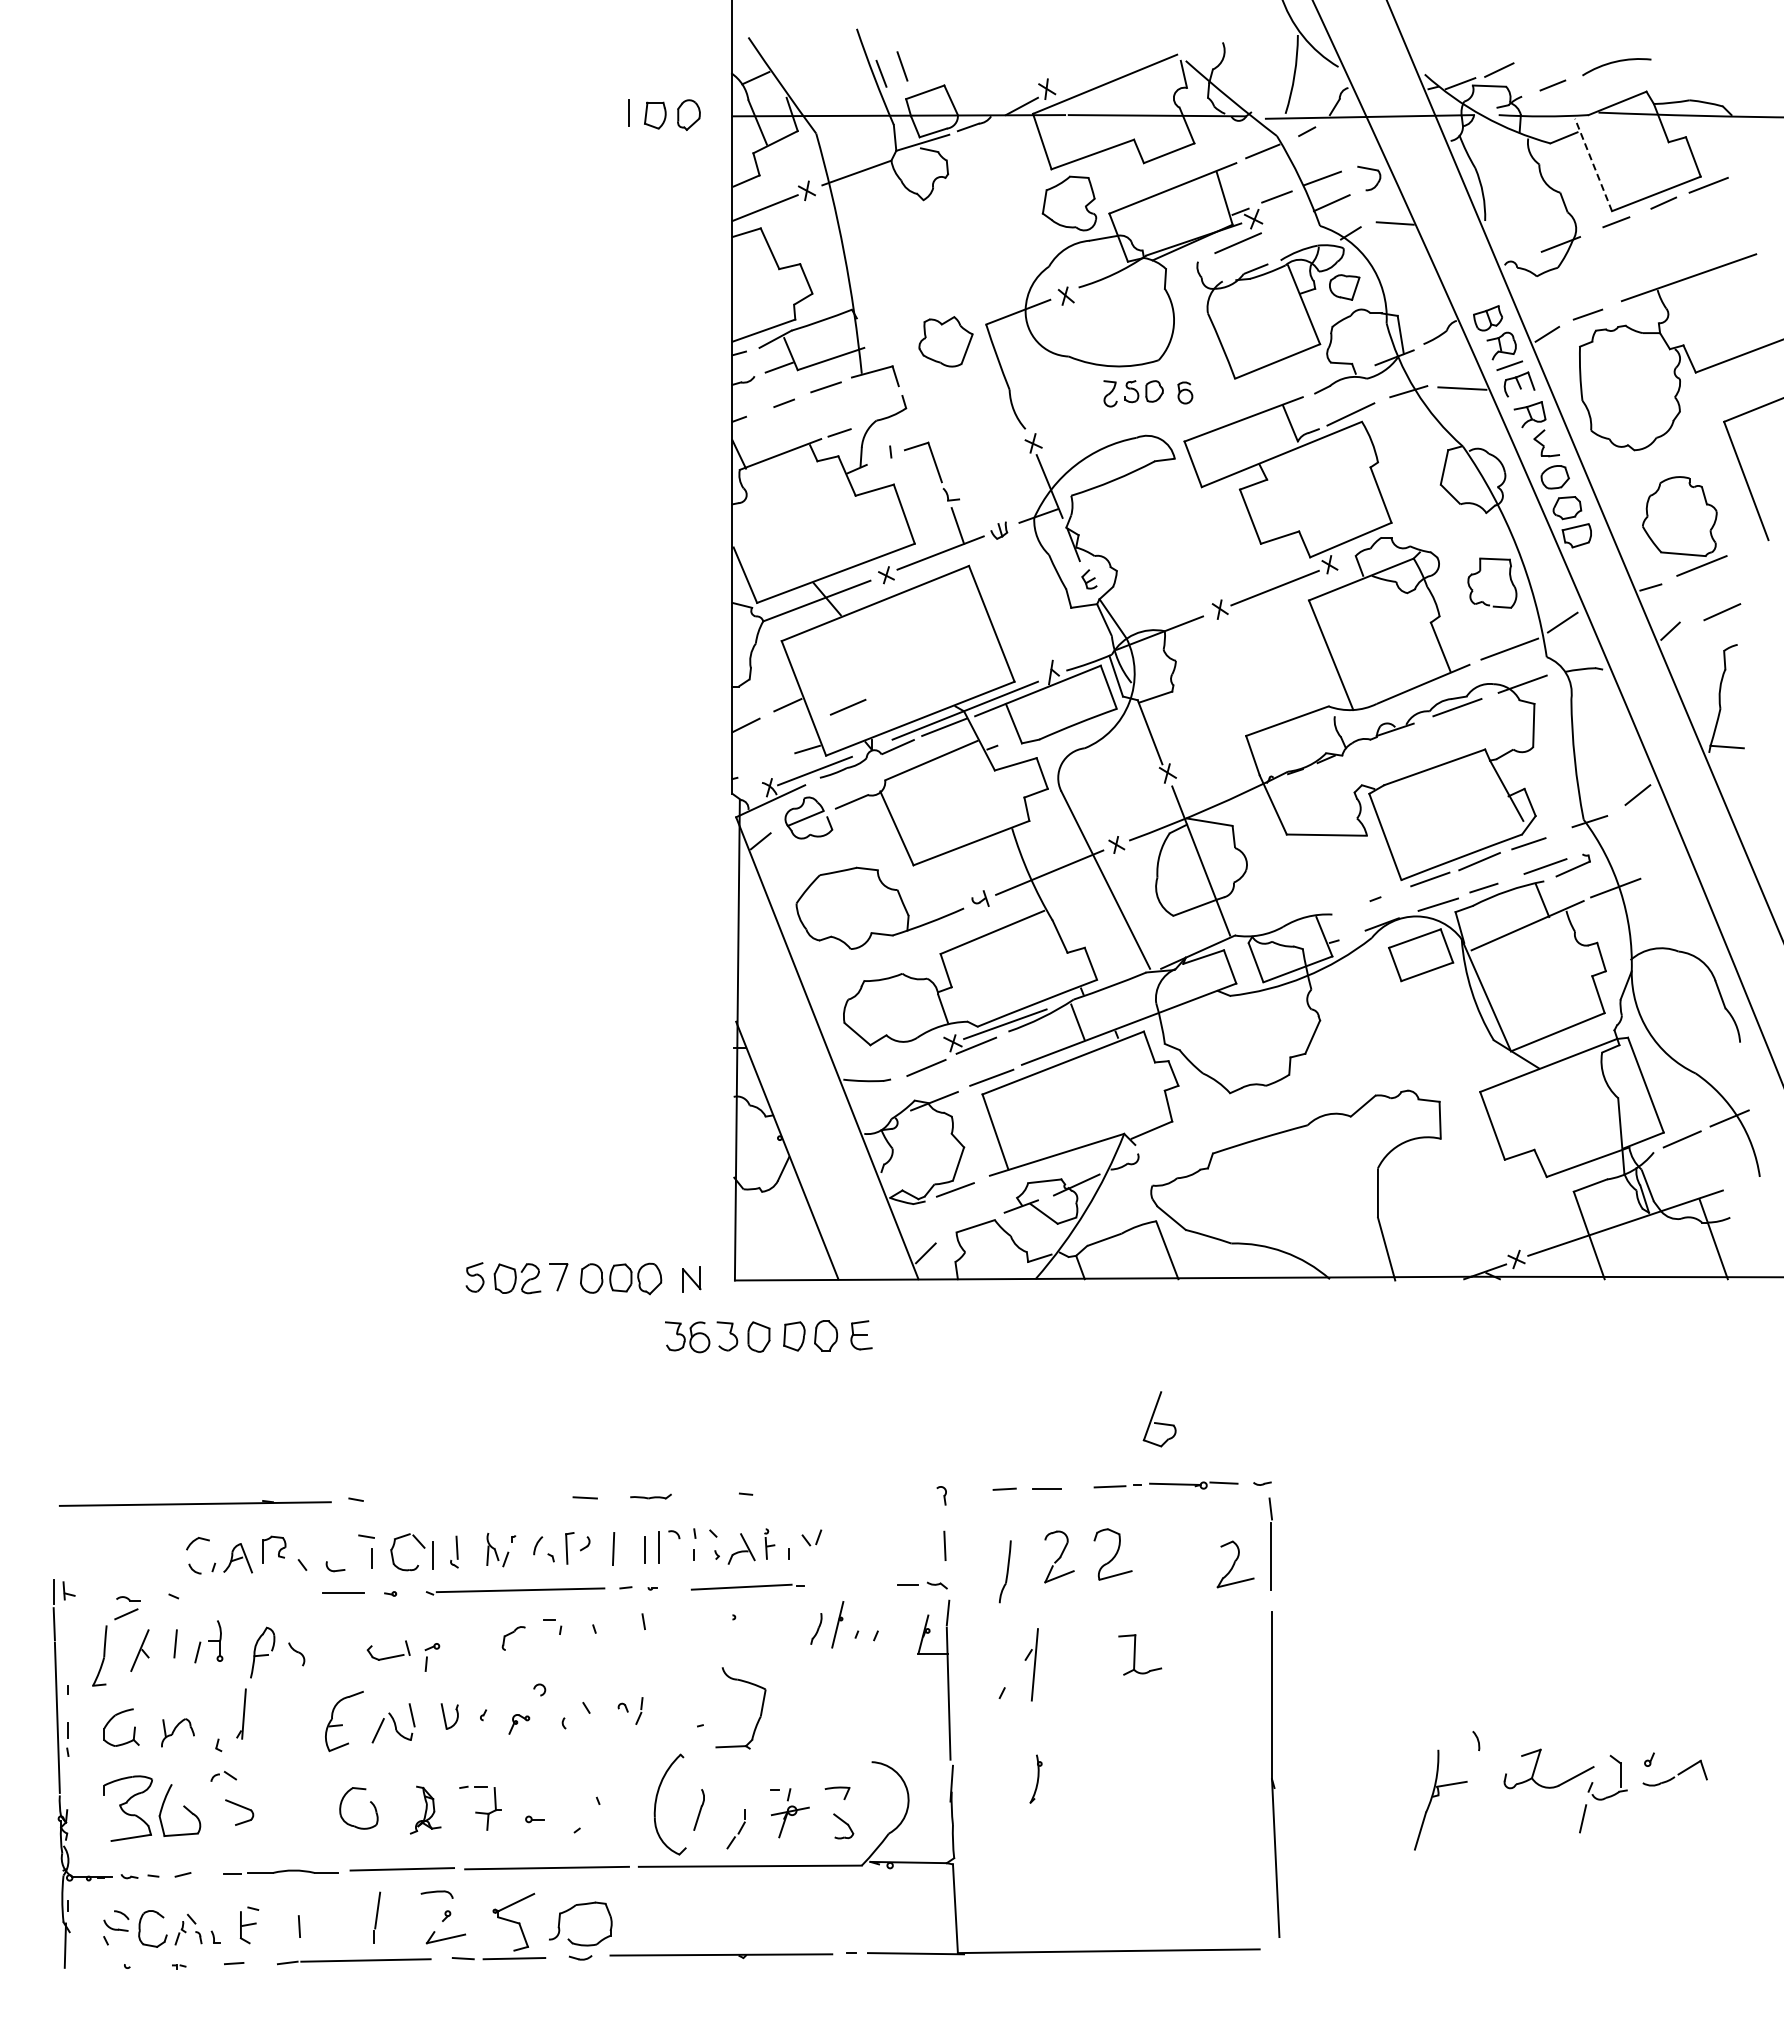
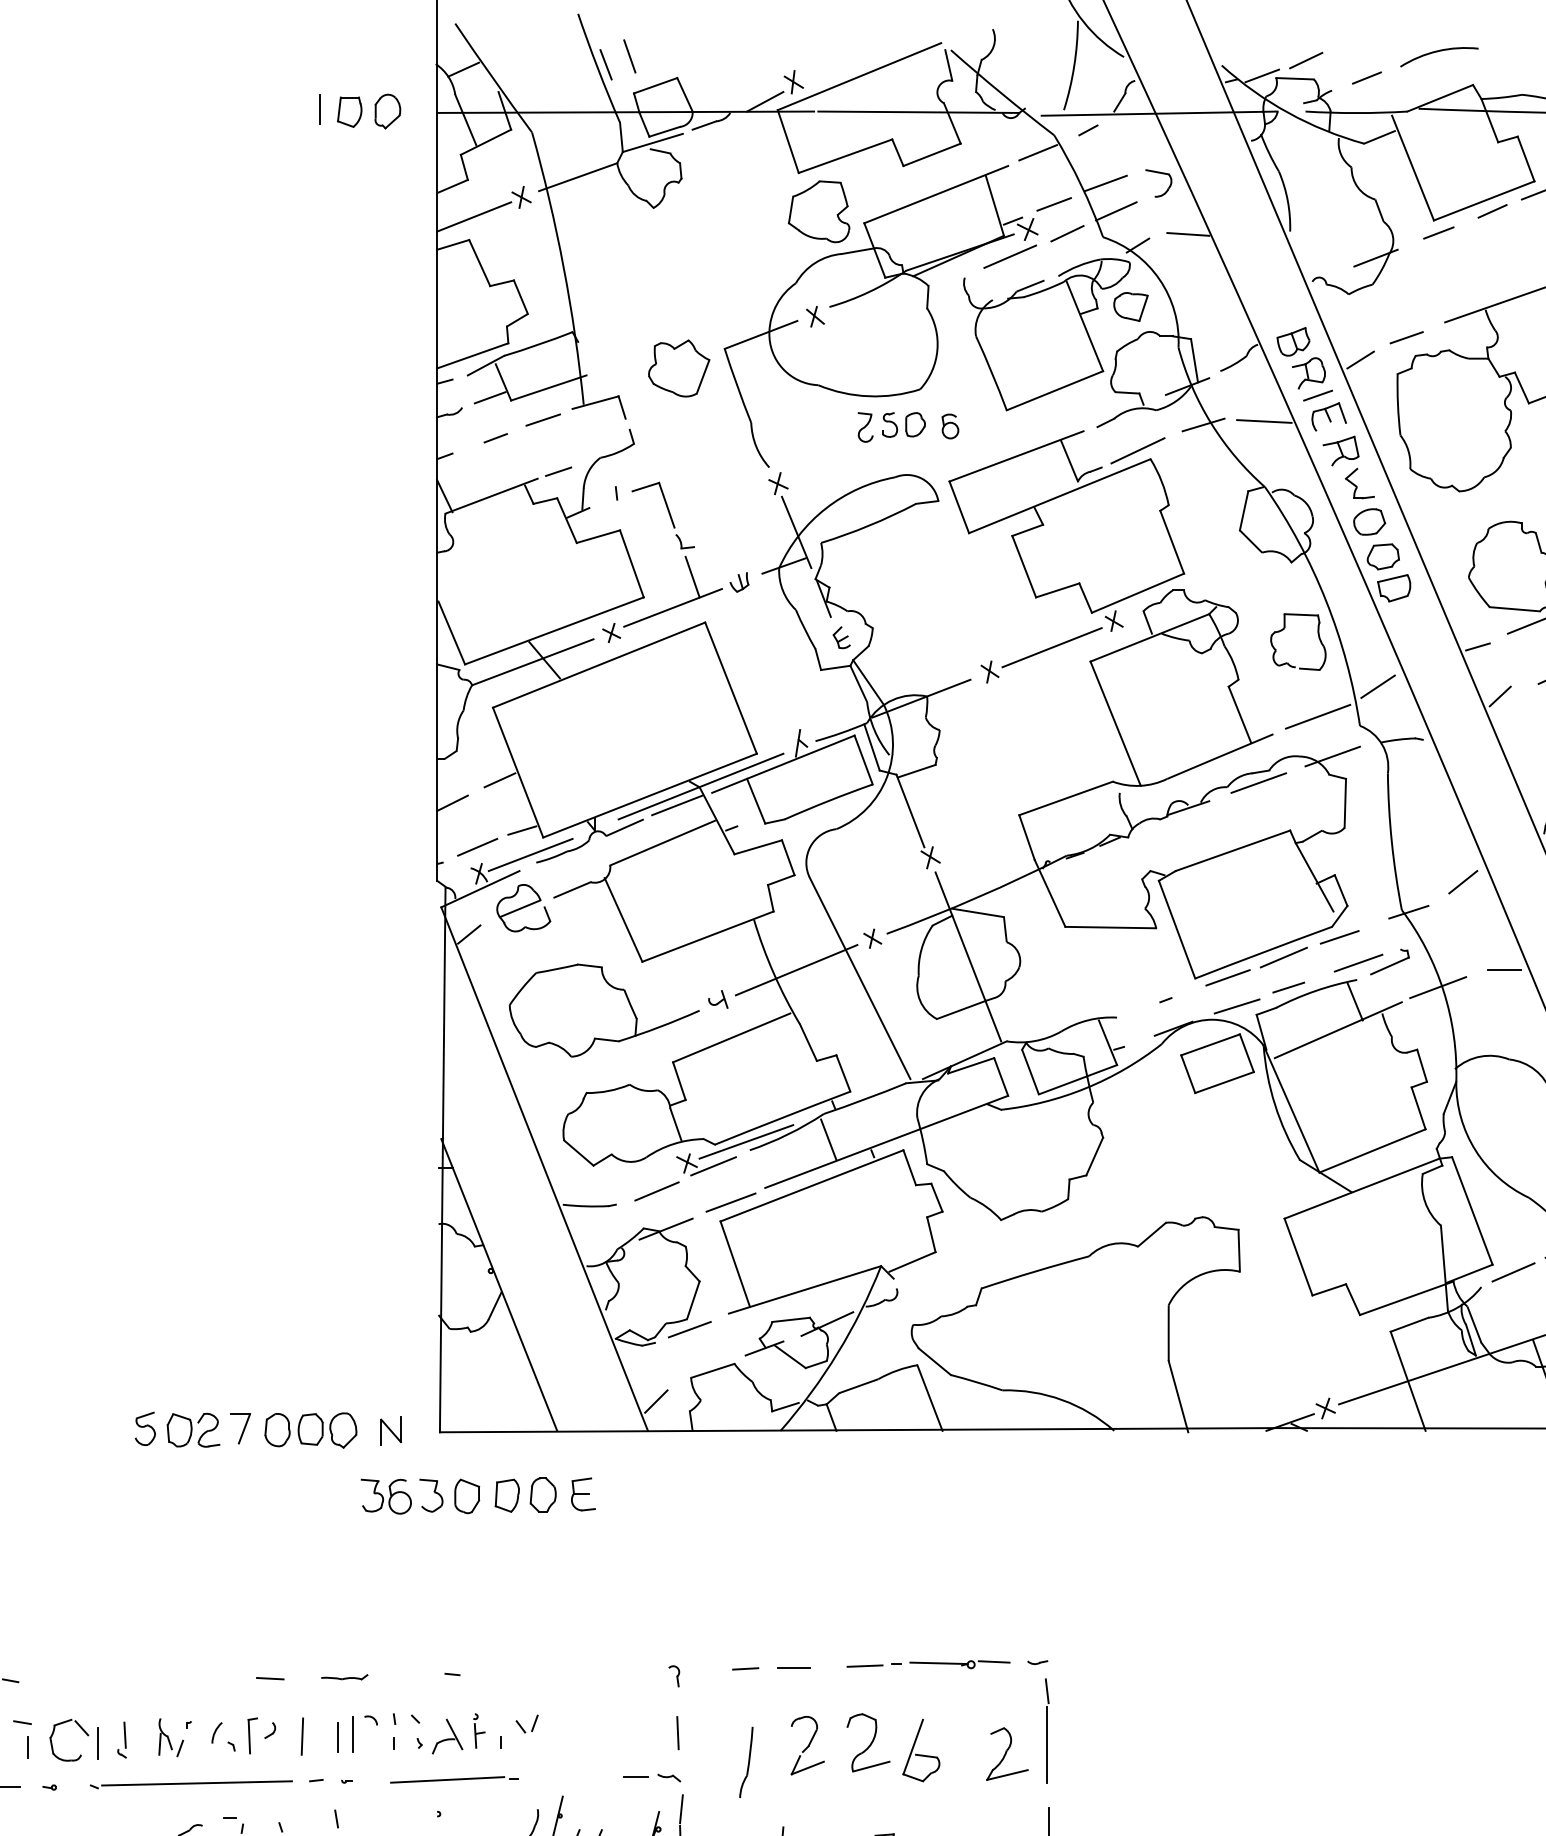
line: (1593, 164) -> (1412, 167), dashed -> solid
line: (1288, 222) -> (1067, 233), added
line: (847, 706) -> (476, 846), moved
line: (1674, 872) -> (1504, 969), added
part: (1159, 1419) -> (921, 1750), moved

